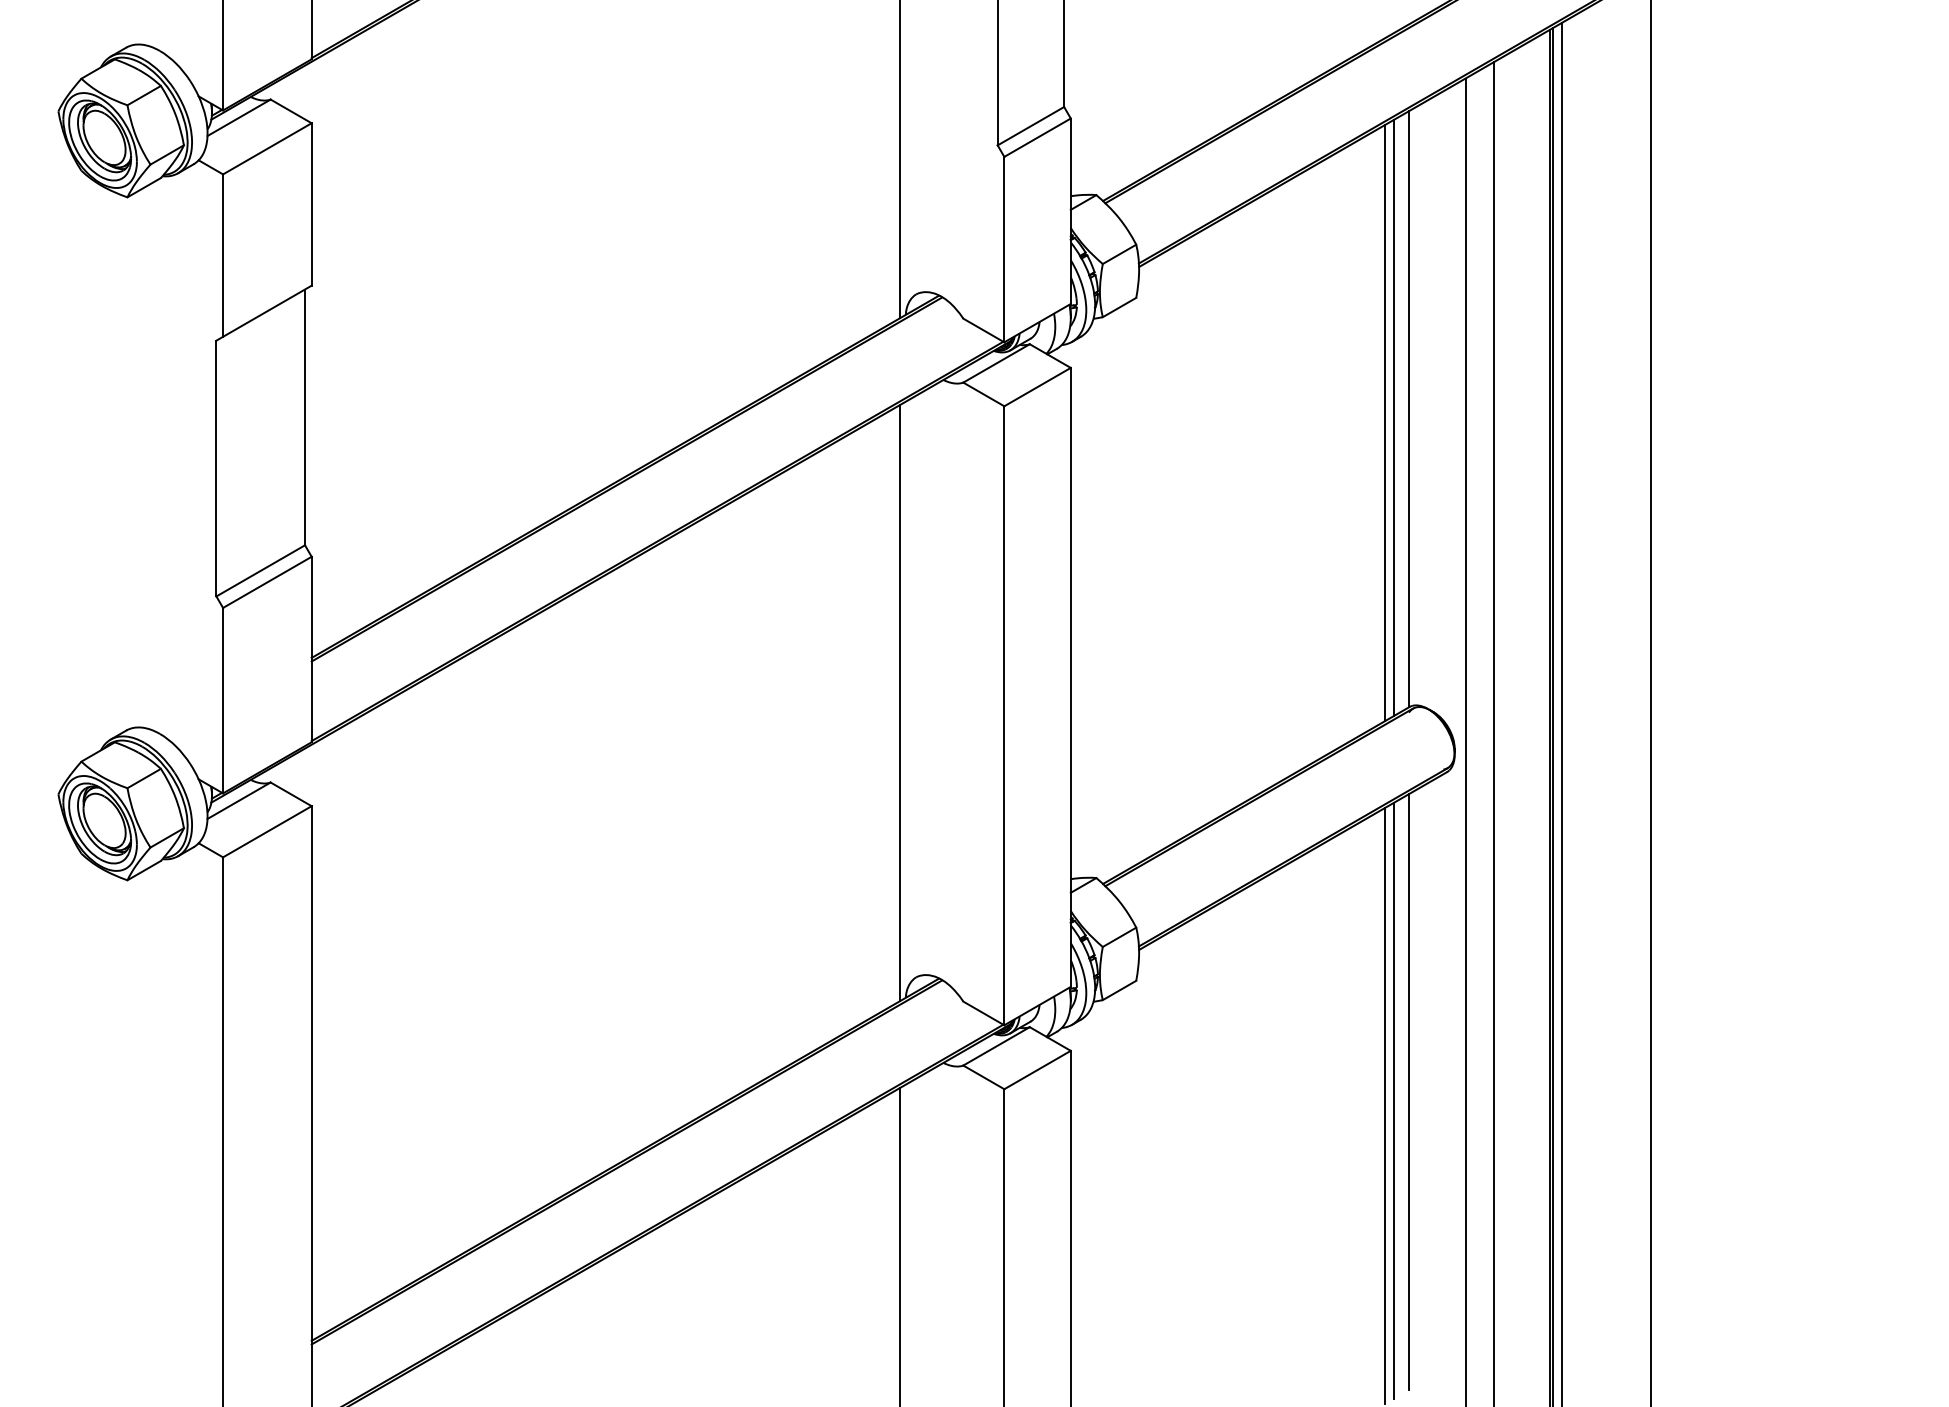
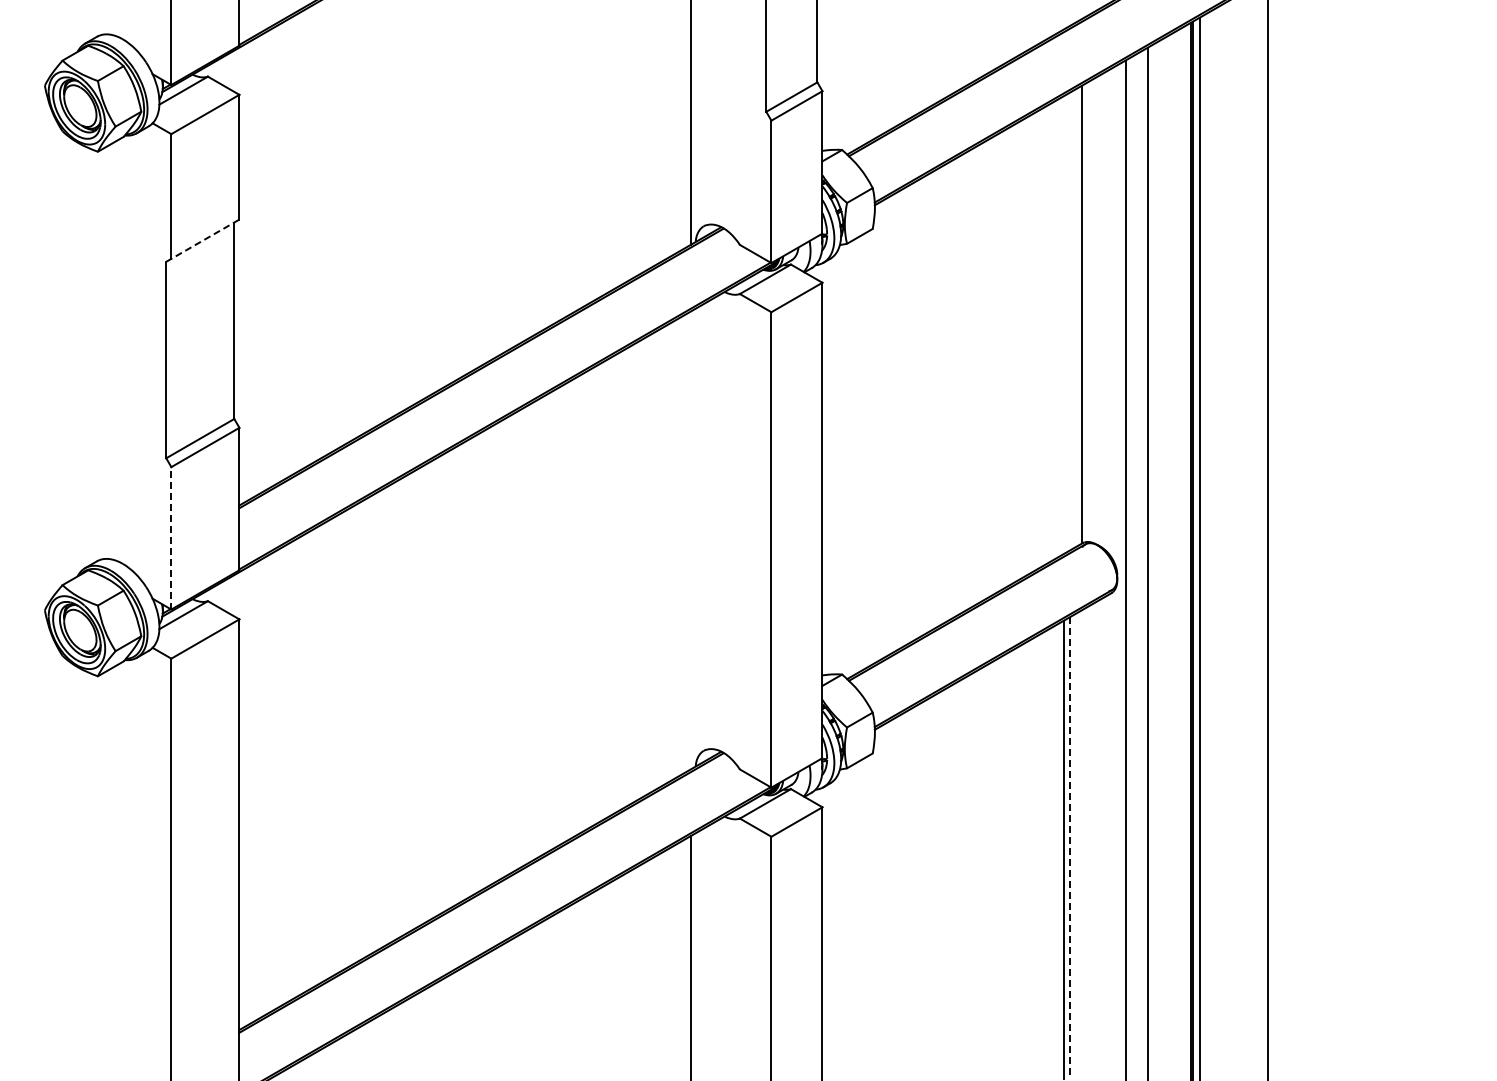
line: (264, 312) -> (203, 240), solid -> dashed
line: (1393, 418) -> (1070, 321), removed
line: (1384, 423) -> (1063, 325), removed
line: (223, 699) -> (171, 537), solid -> dashed
line: (900, 703) -> (691, 540), removed
line: (1409, 1091) -> (1082, 838), removed
line: (1393, 1100) -> (1070, 845), solid -> dashed

